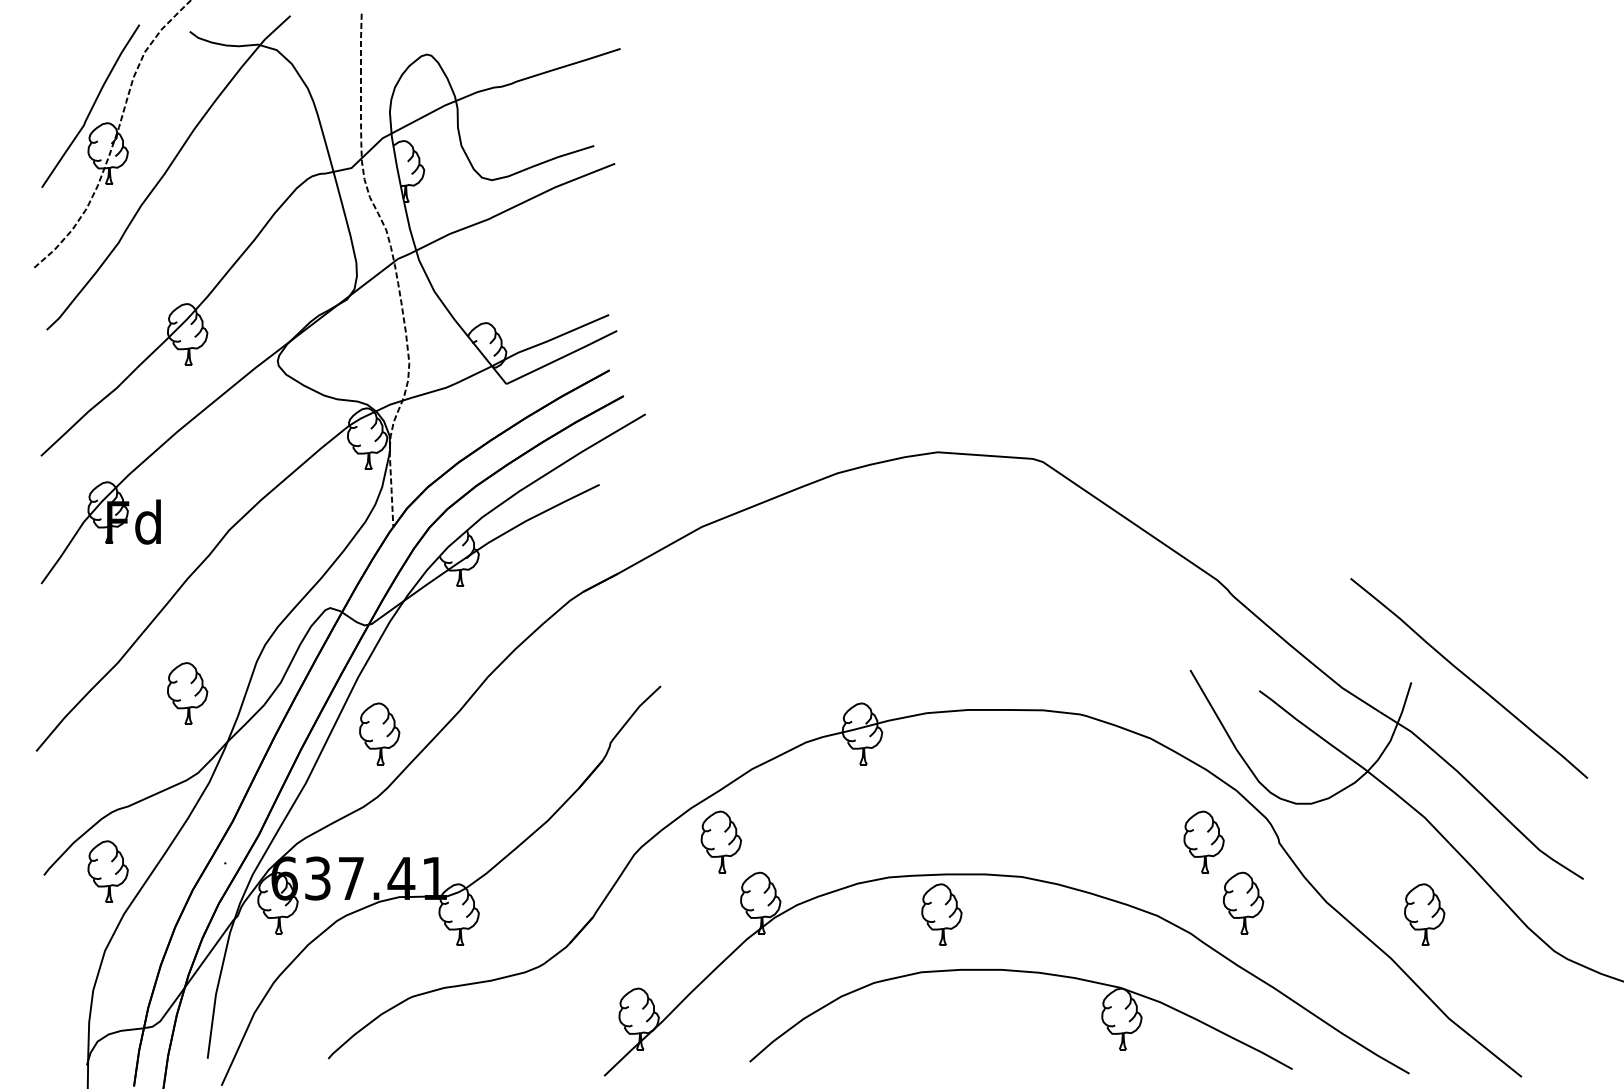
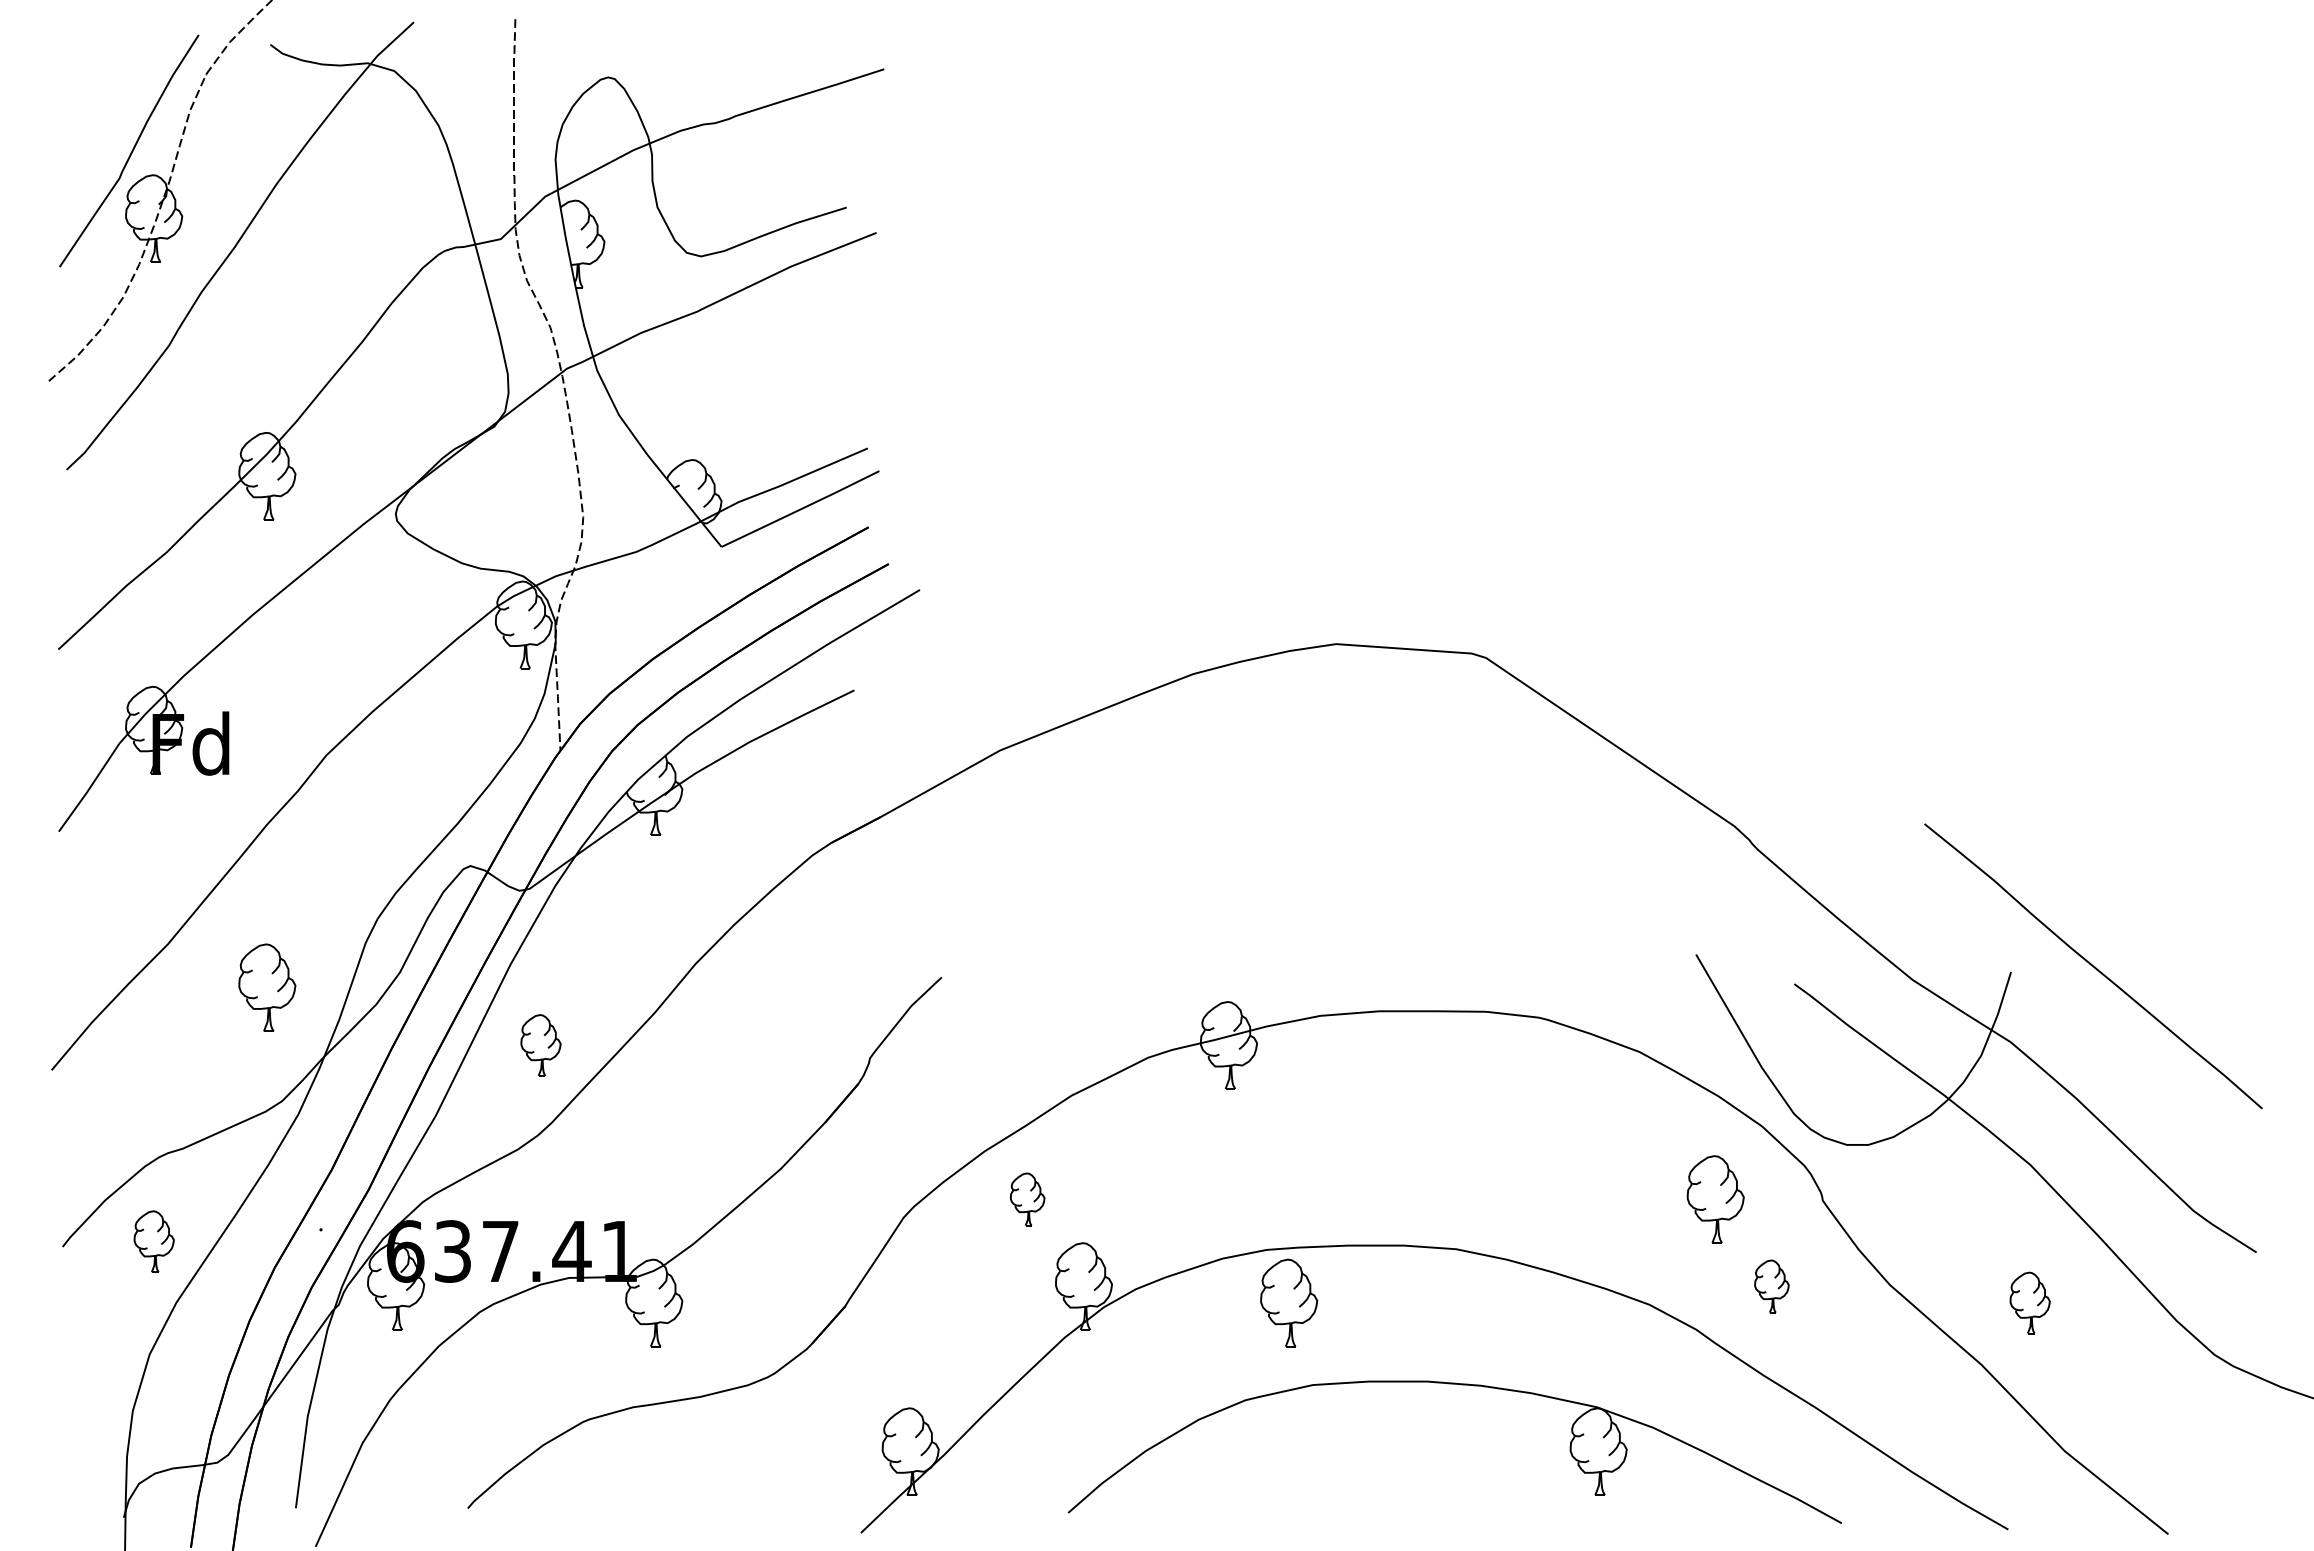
part: (379, 733) -> (540, 1045), size x0.7
part: (721, 842) -> (1027, 1199), size x0.6
part: (108, 871) -> (154, 1241), size x0.7
part: (1243, 903) -> (1771, 1286), size x0.6
part: (942, 914) -> (1289, 1302), moved
part: (1425, 914) -> (2030, 1302), size x0.7

